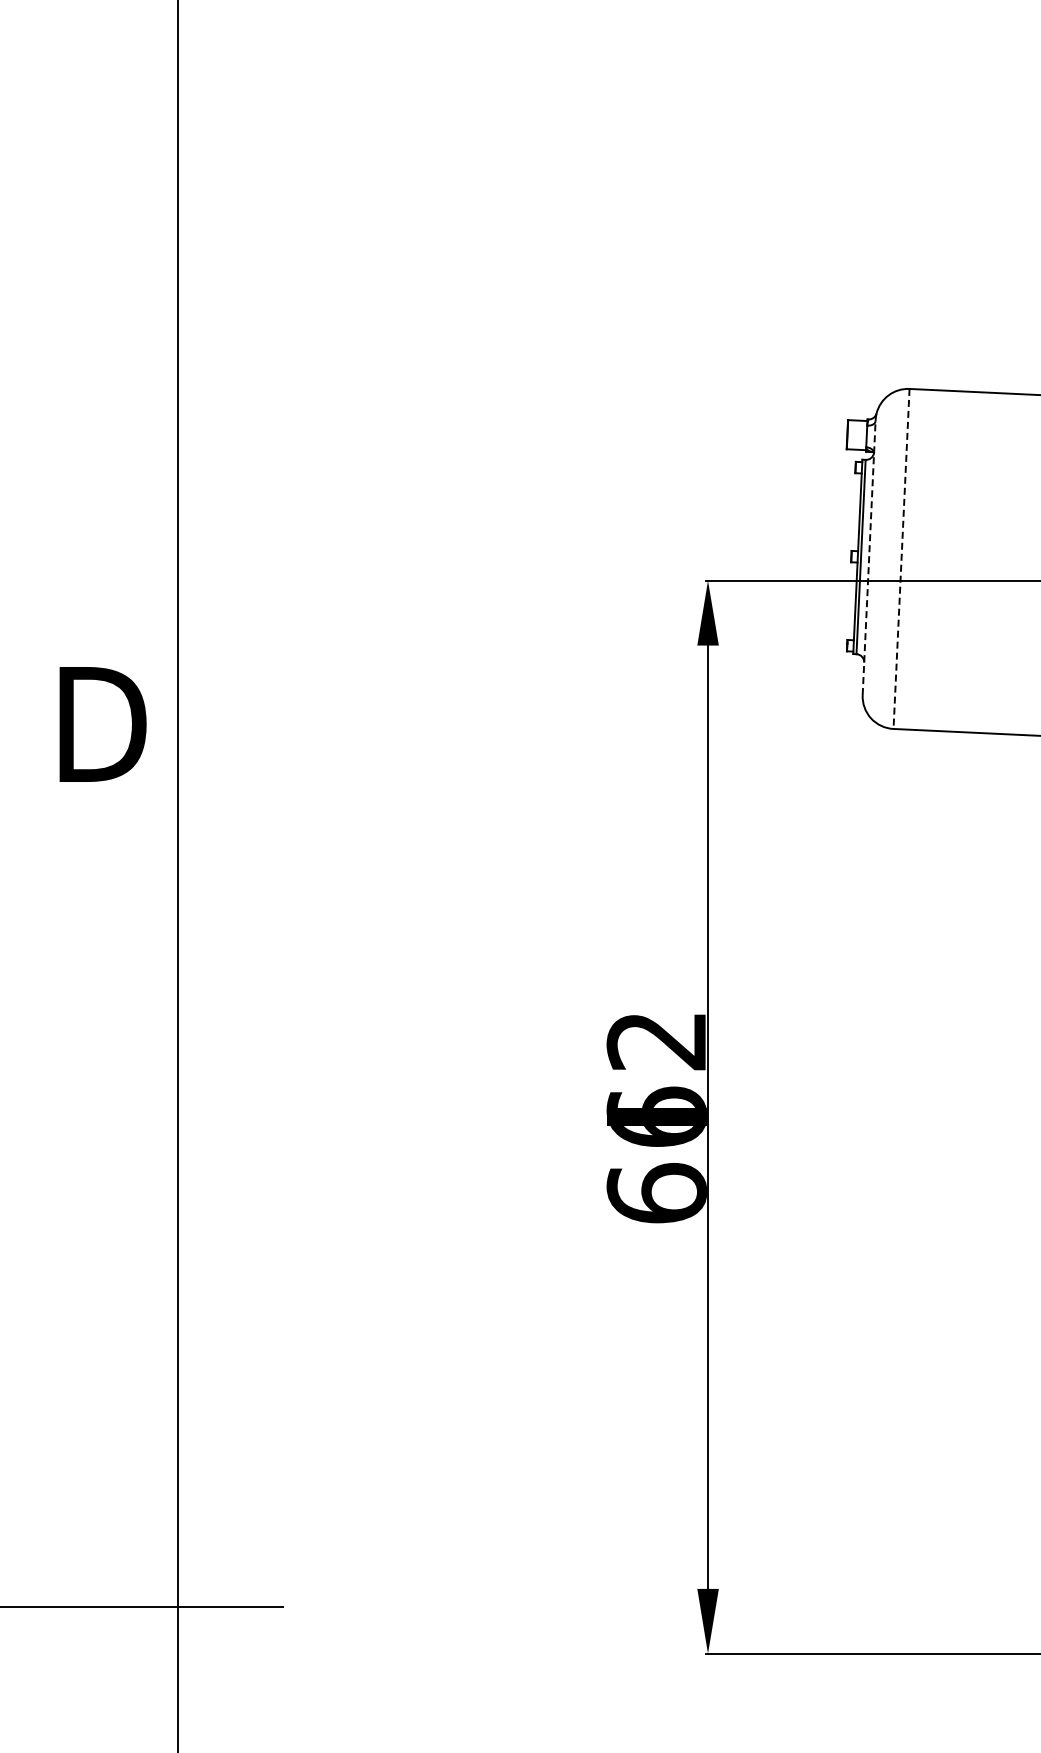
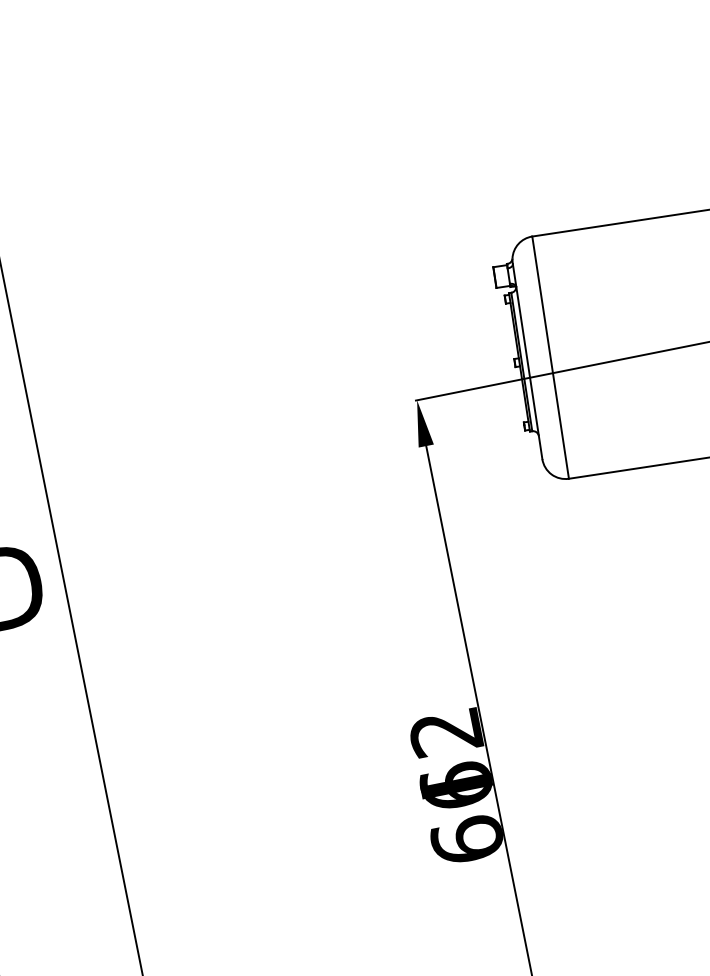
line: (869, 557) -> (527, 361), dashed -> solid
line: (901, 559) -> (550, 358), dashed -> solid

